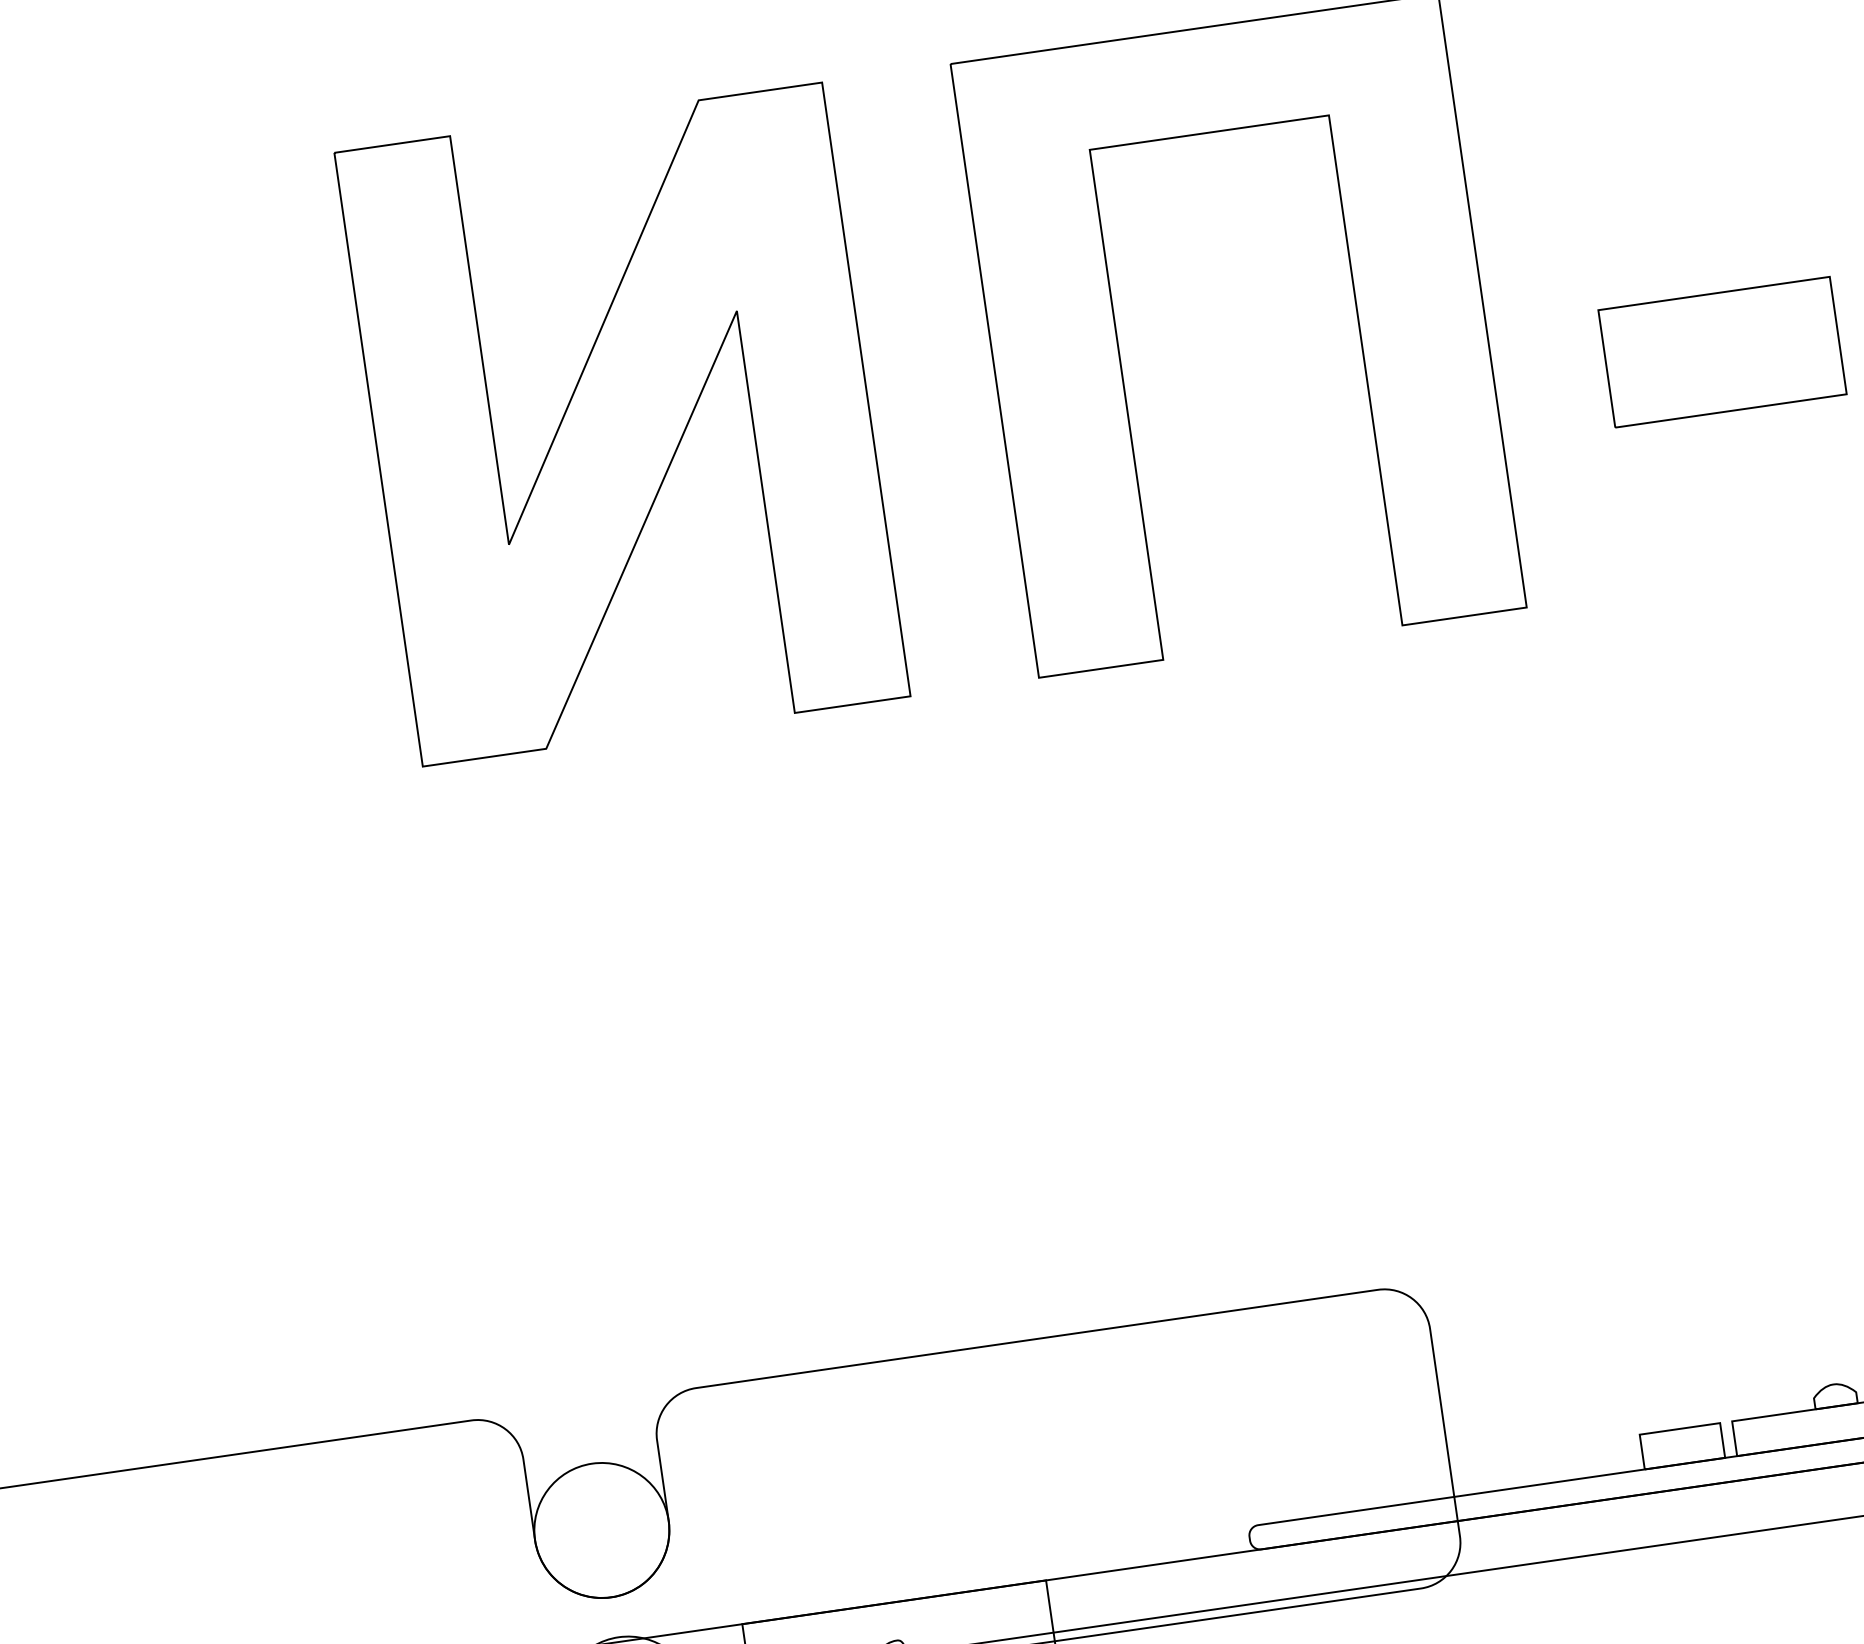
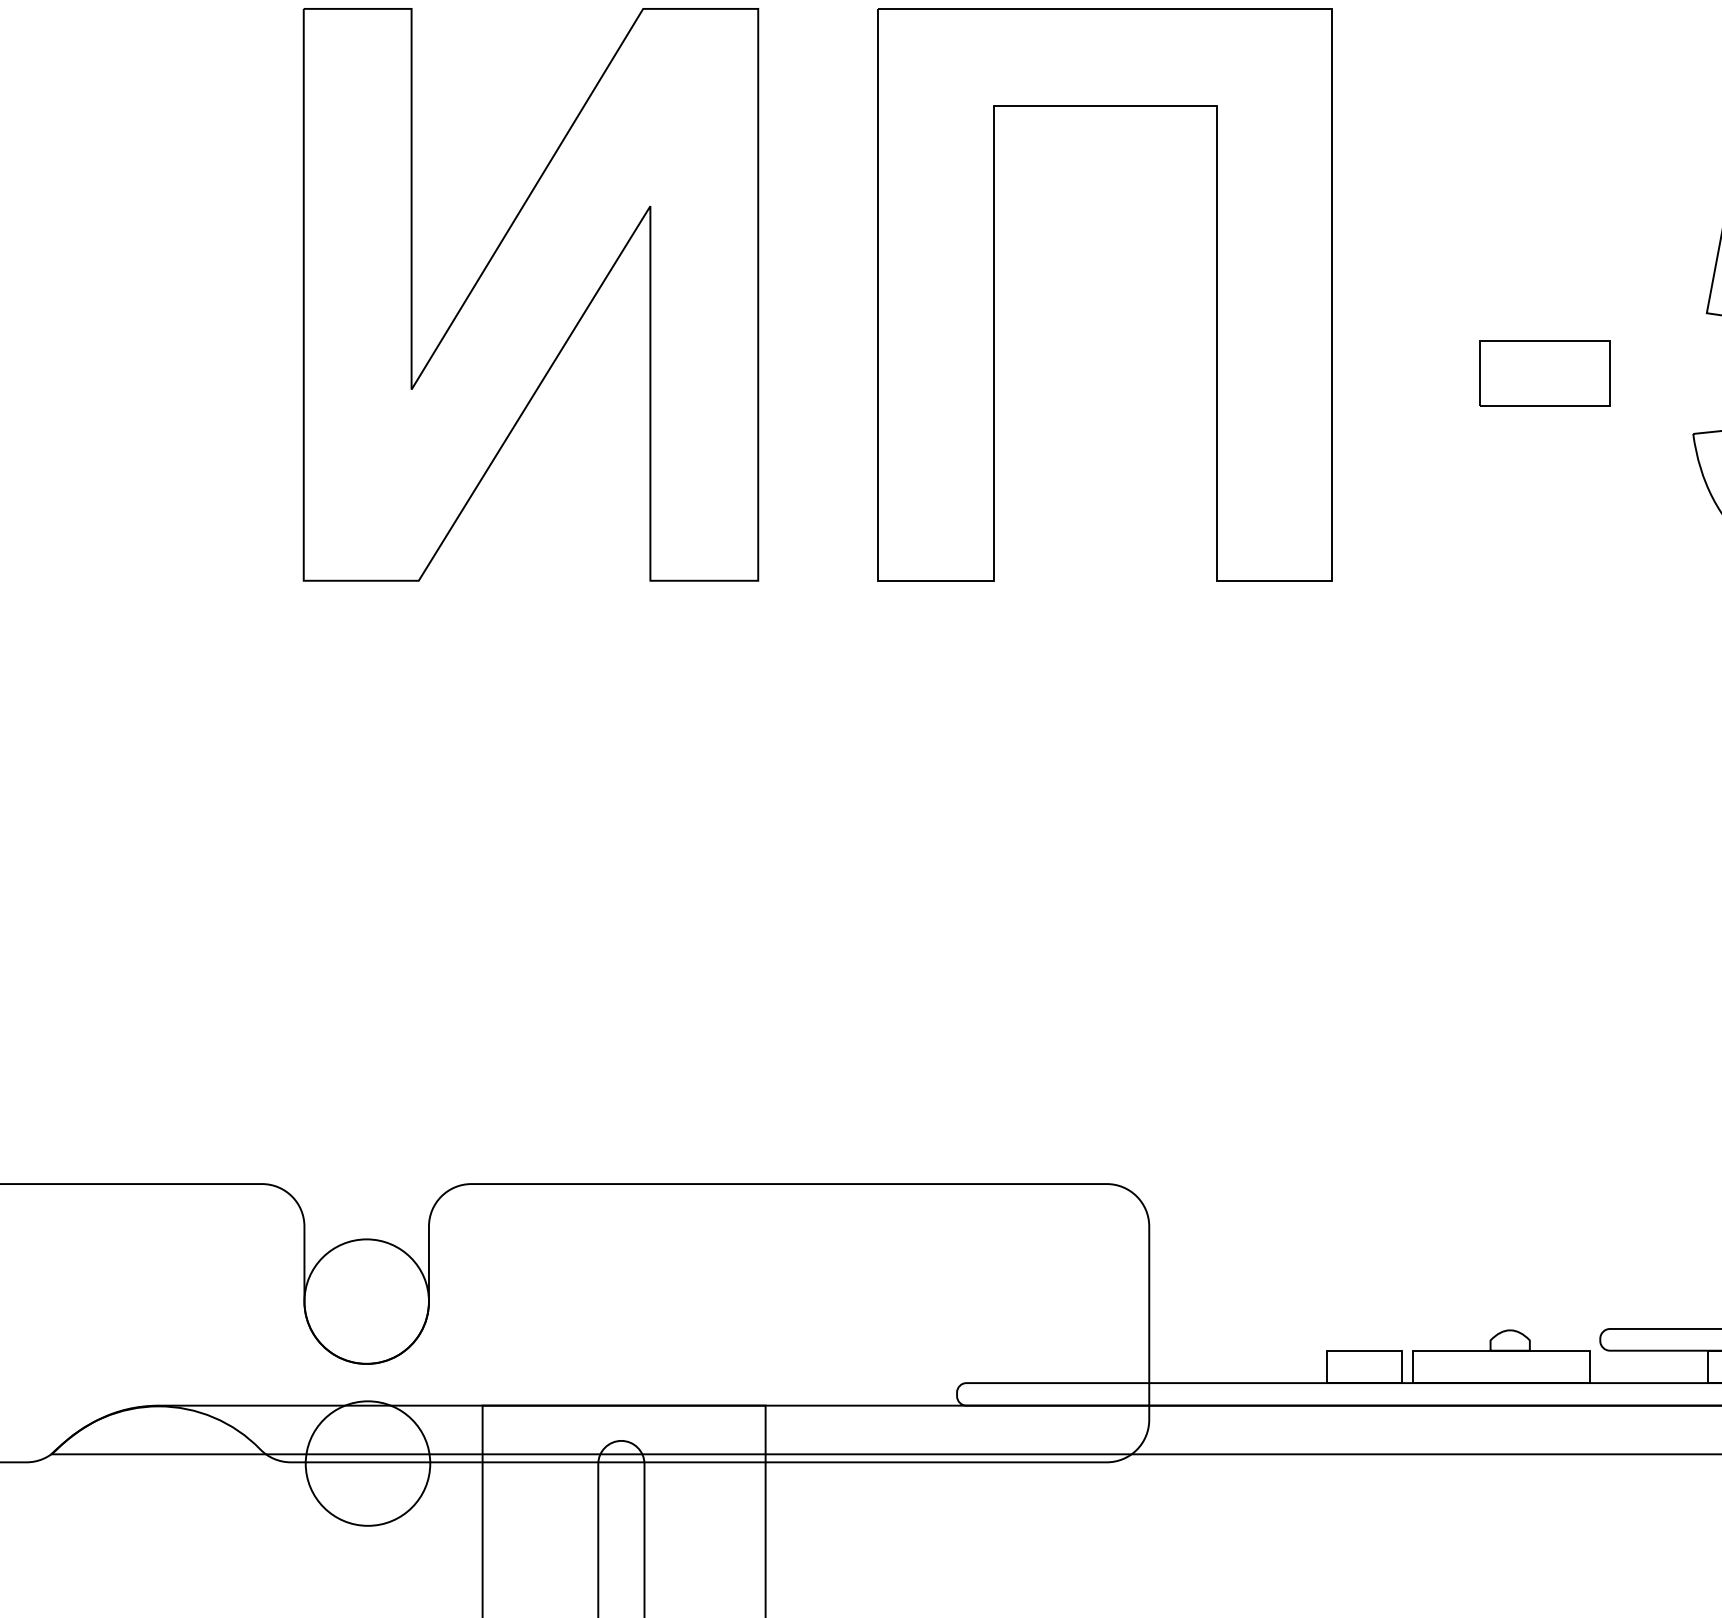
part: (1722, 352) -> (1544, 373), size x0.6

